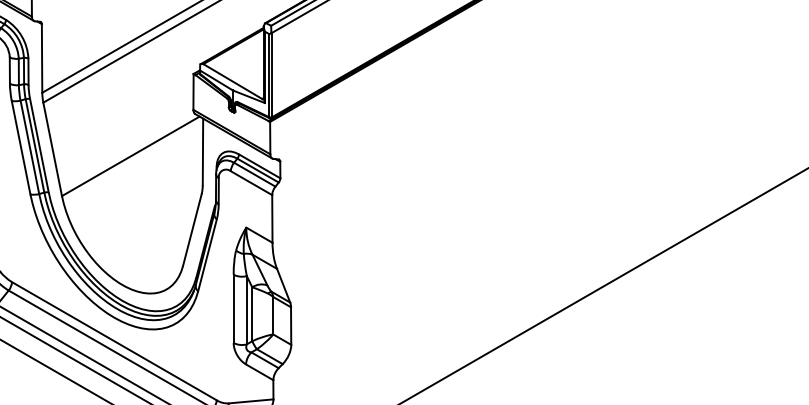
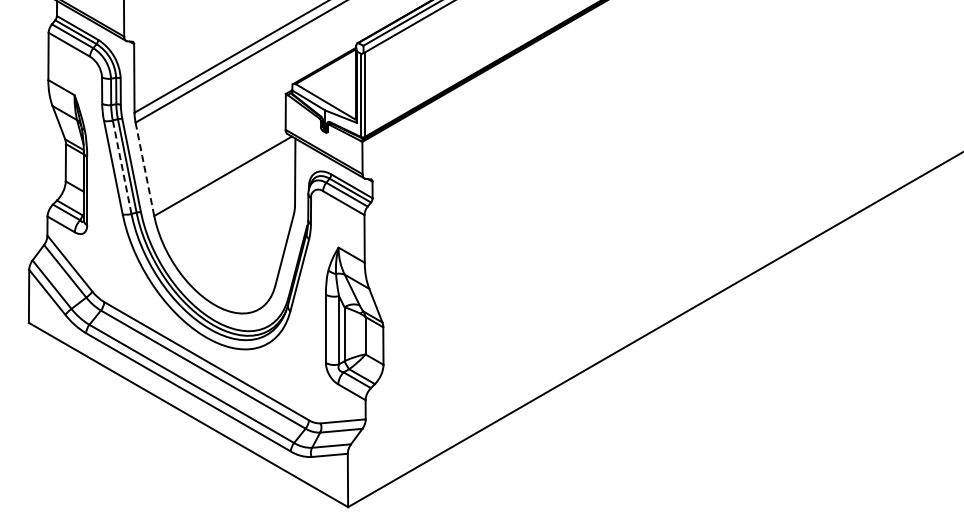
line: (30, 147) -> (122, 167), solid -> dashed
line: (52, 149) -> (144, 169), solid -> dashed

